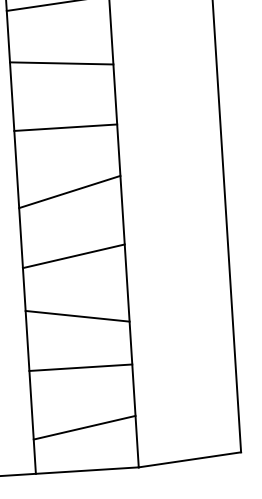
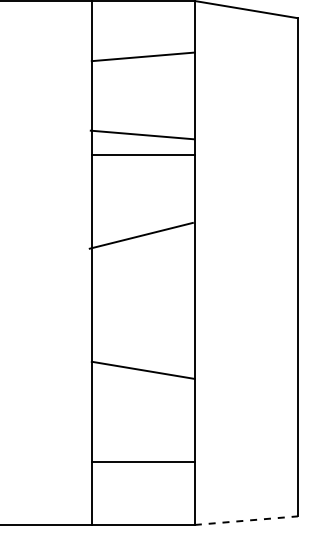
line: (60, 62) -> (141, 134), moved
line: (64, 127) -> (142, 155), moved
line: (68, 191) -> (140, 235), moved
line: (72, 255) -> (142, 309), removed
line: (80, 367) -> (142, 461), moved
line: (83, 427) -> (142, 481), removed
line: (190, 459) -> (246, 520), solid -> dashed

